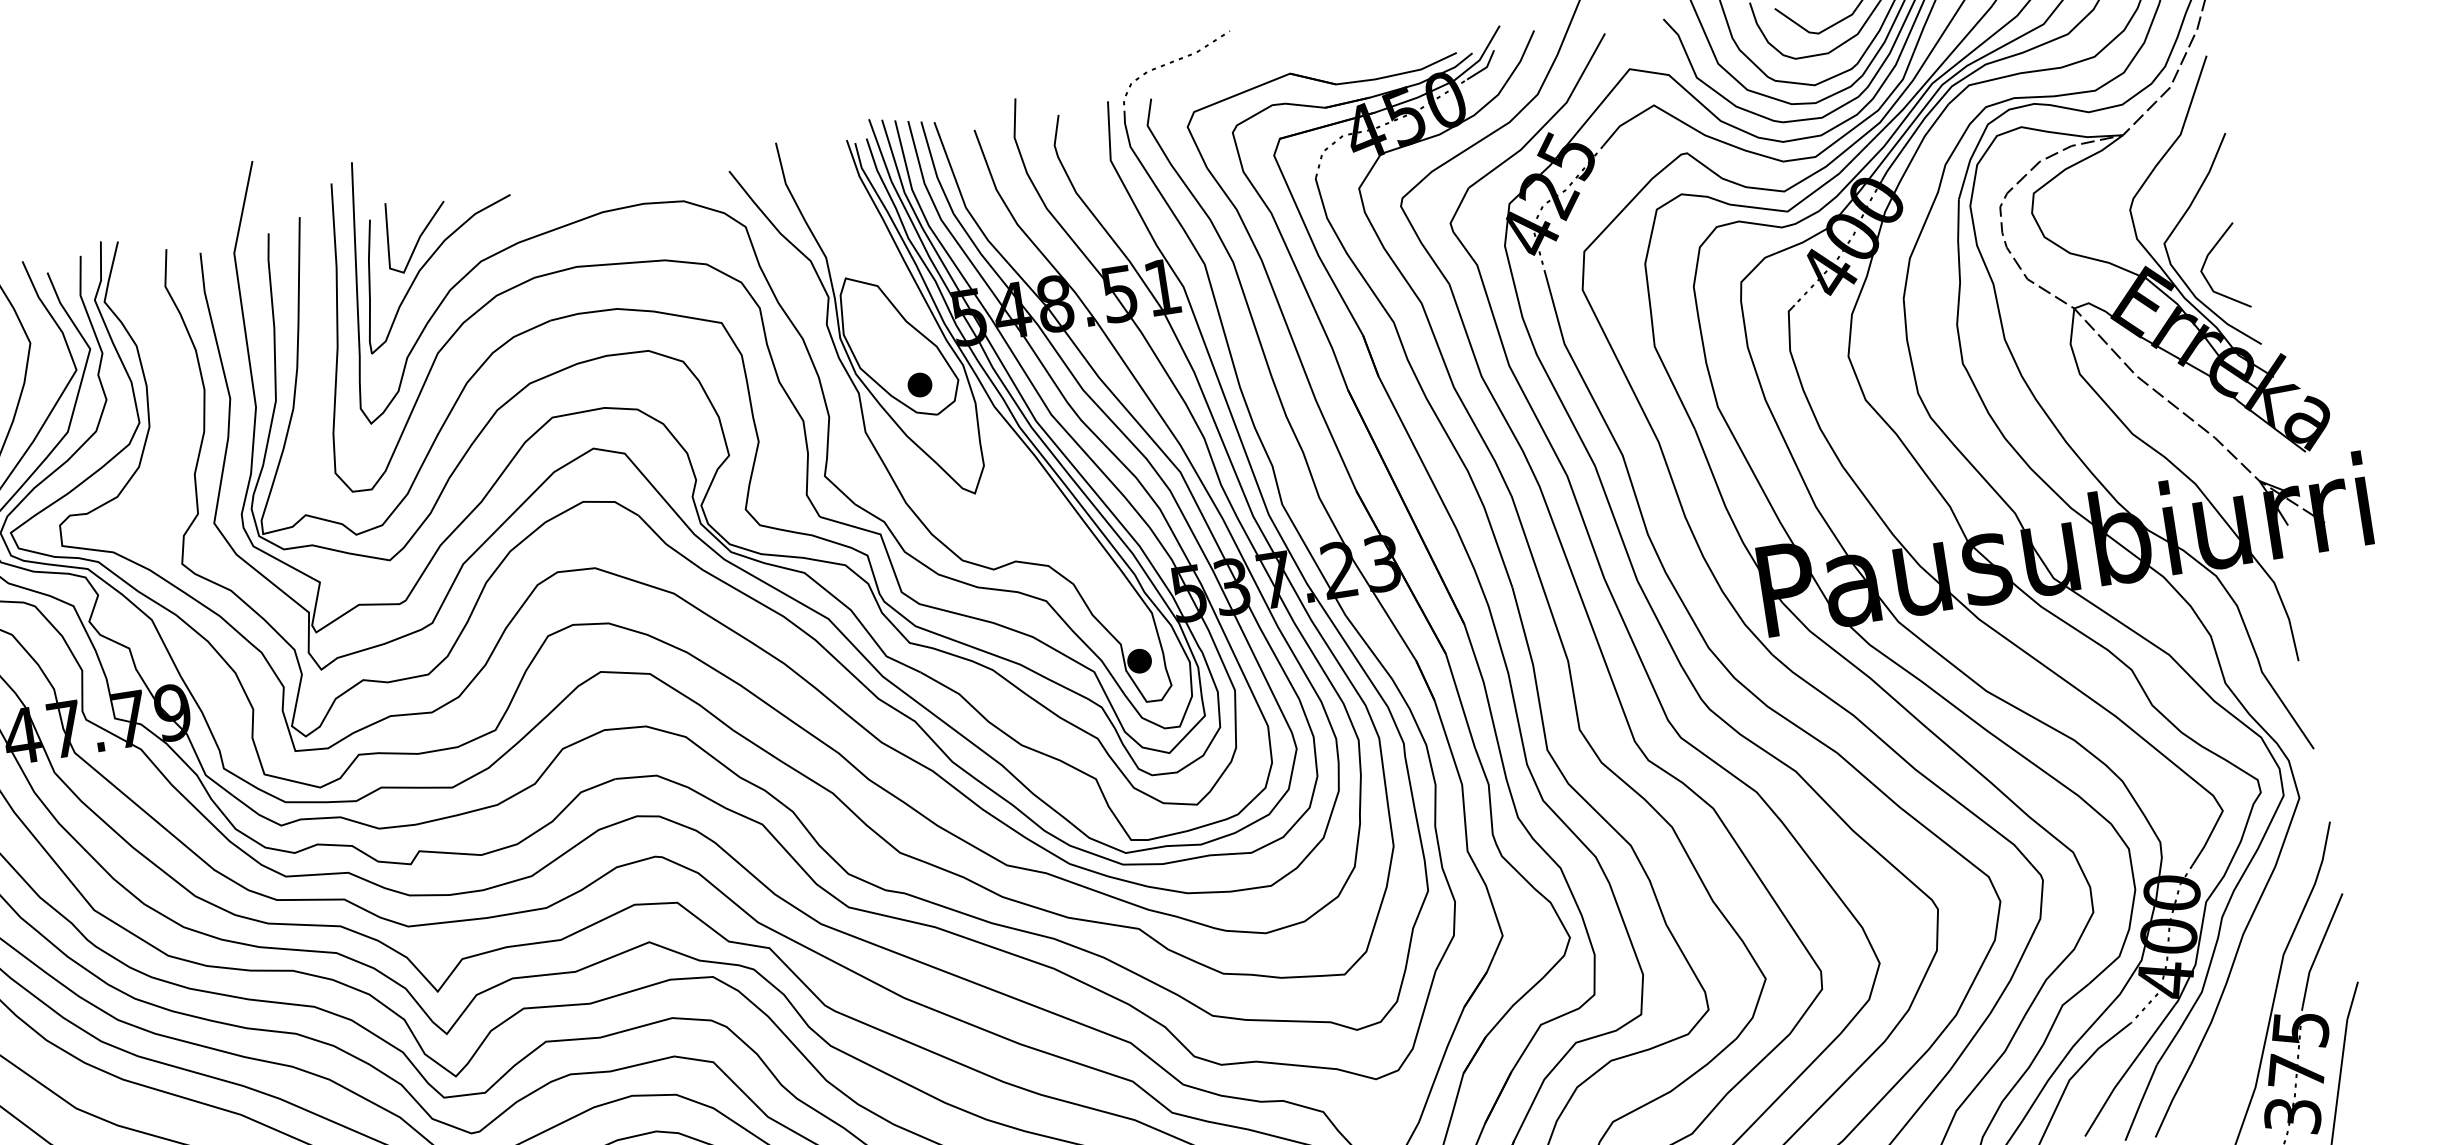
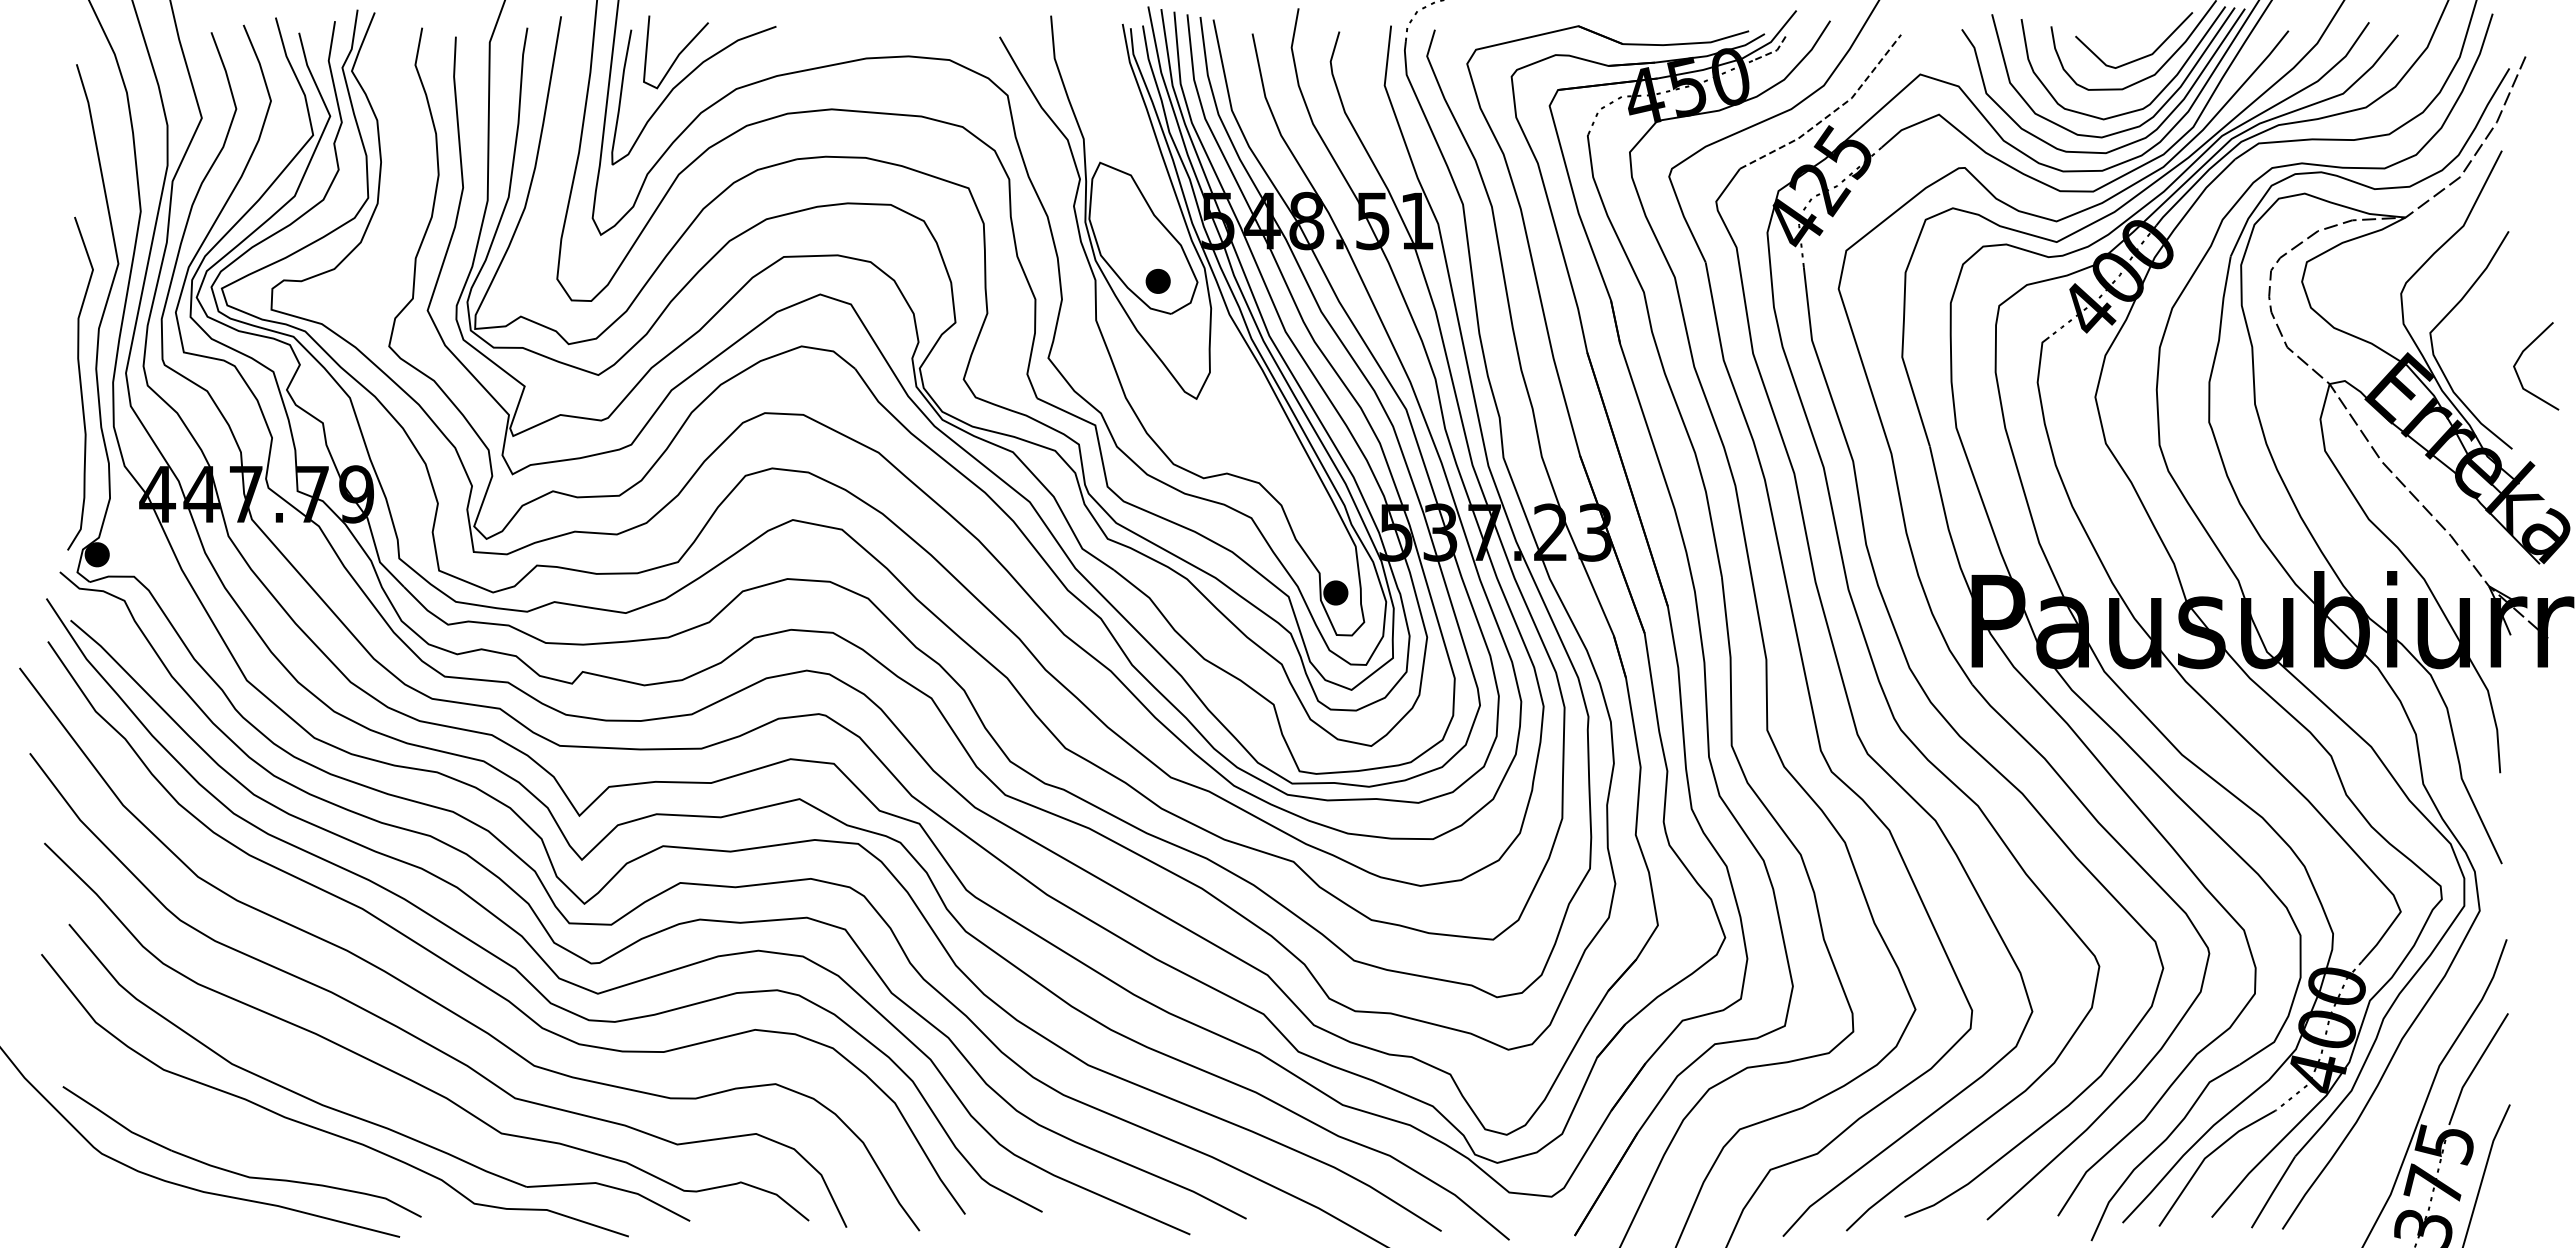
line: (1485, 68) -> (1775, 51), solid -> dashed
line: (1549, 120) -> (1831, 113), solid -> dashed
line: (2207, 260) -> (2521, 356), moved

